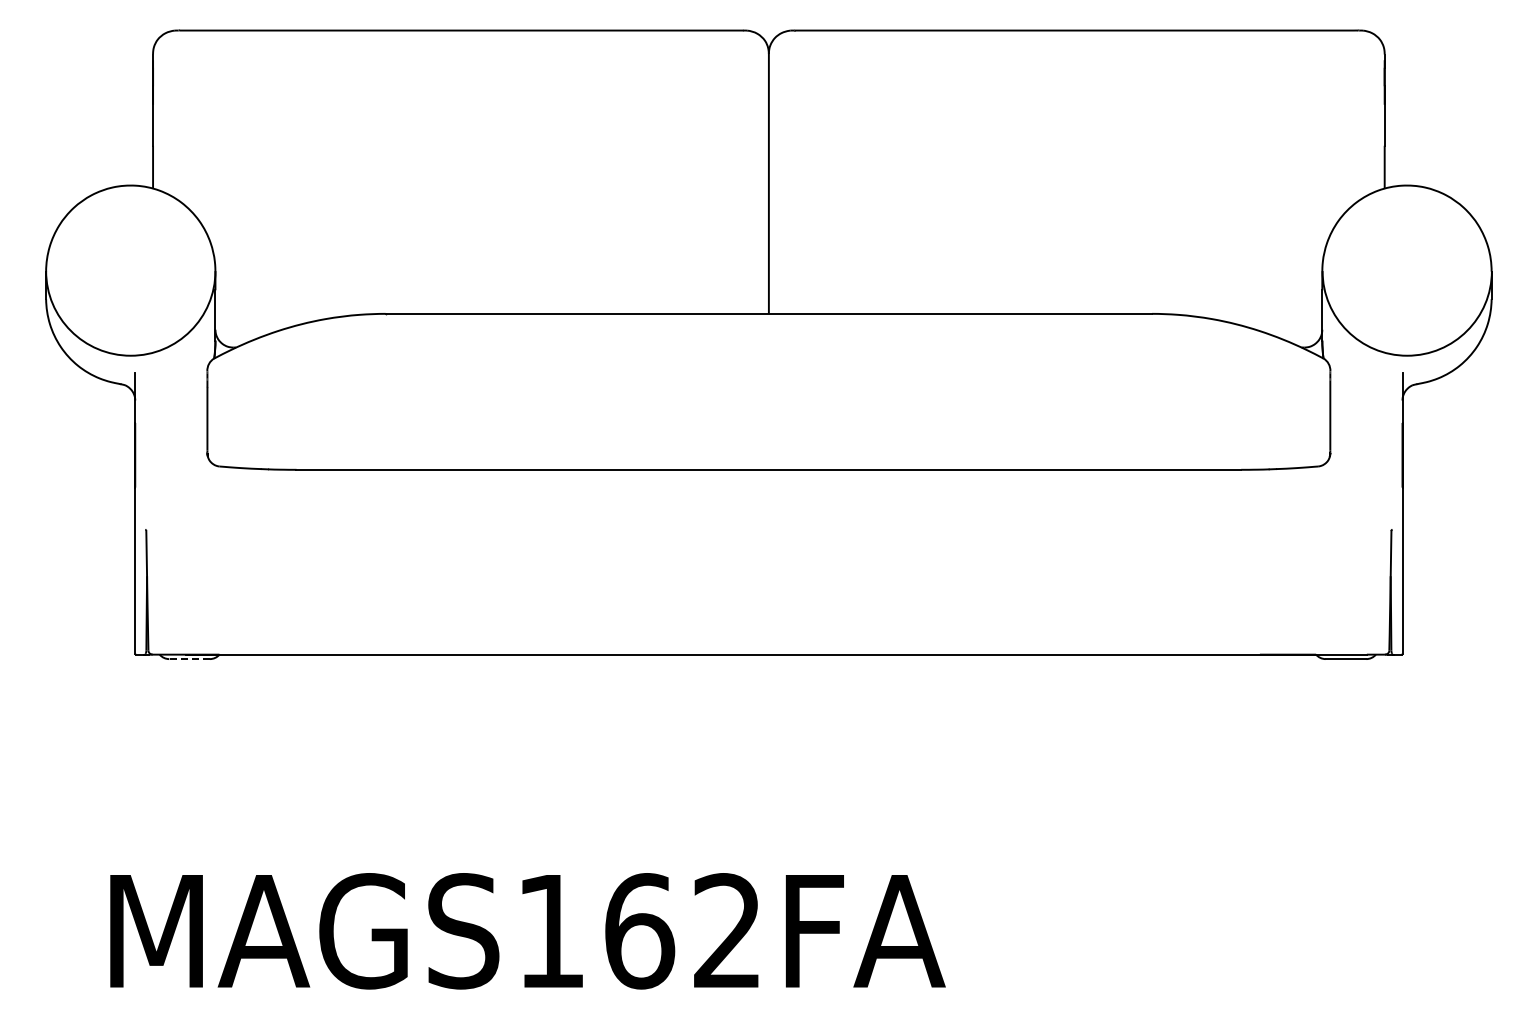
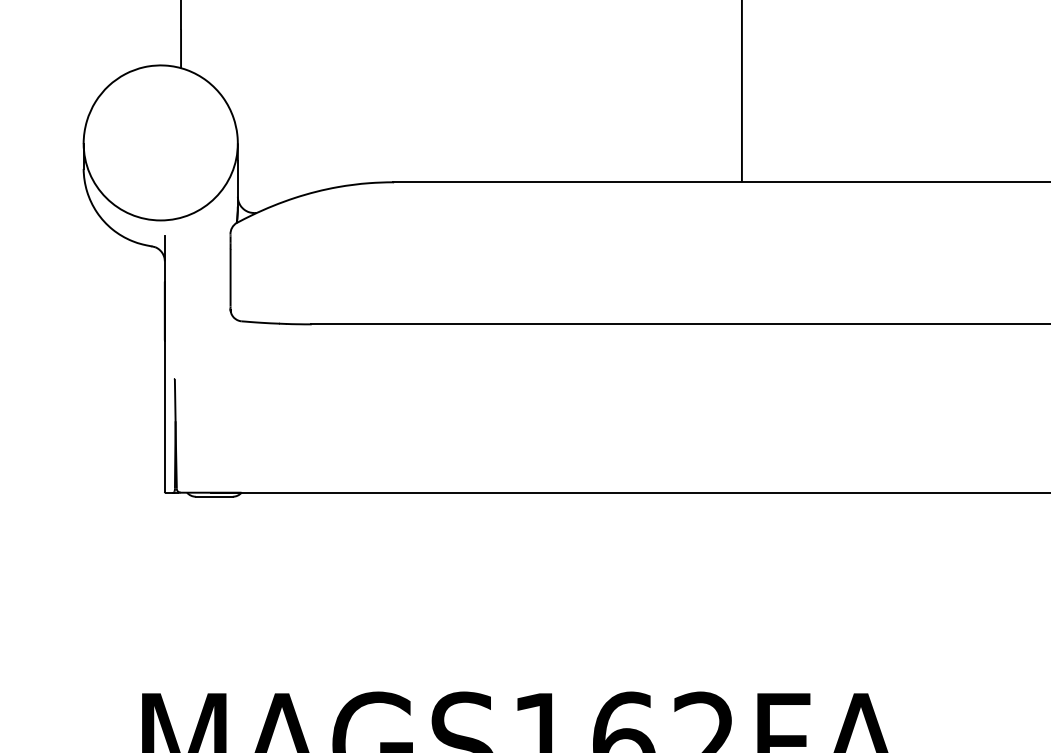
line: (189, 659) -> (214, 497), dashed -> solid

